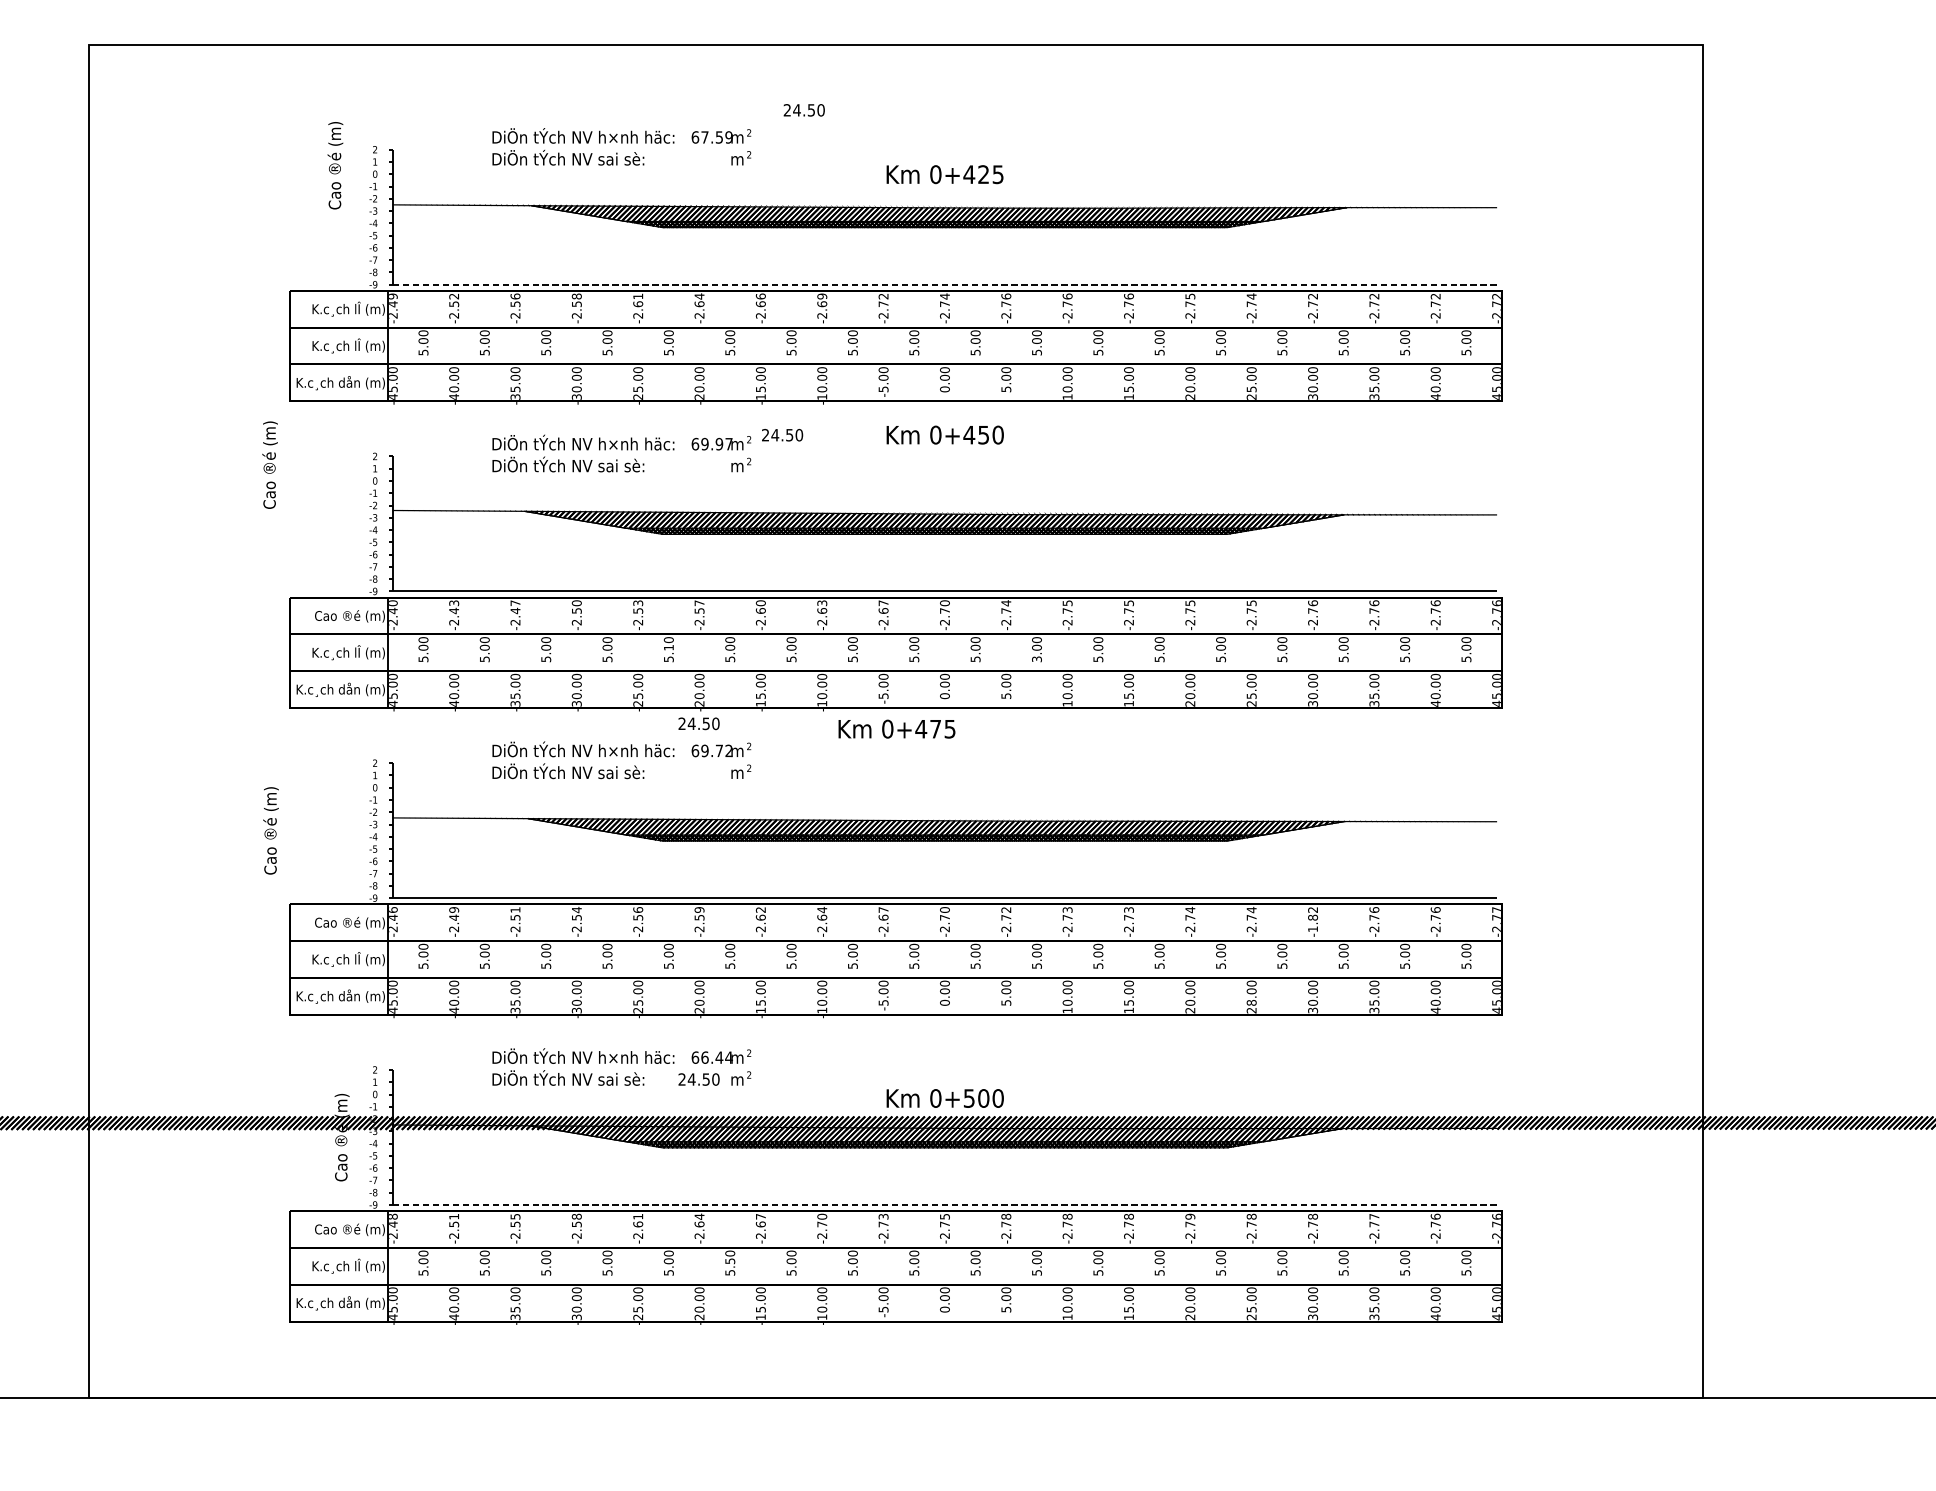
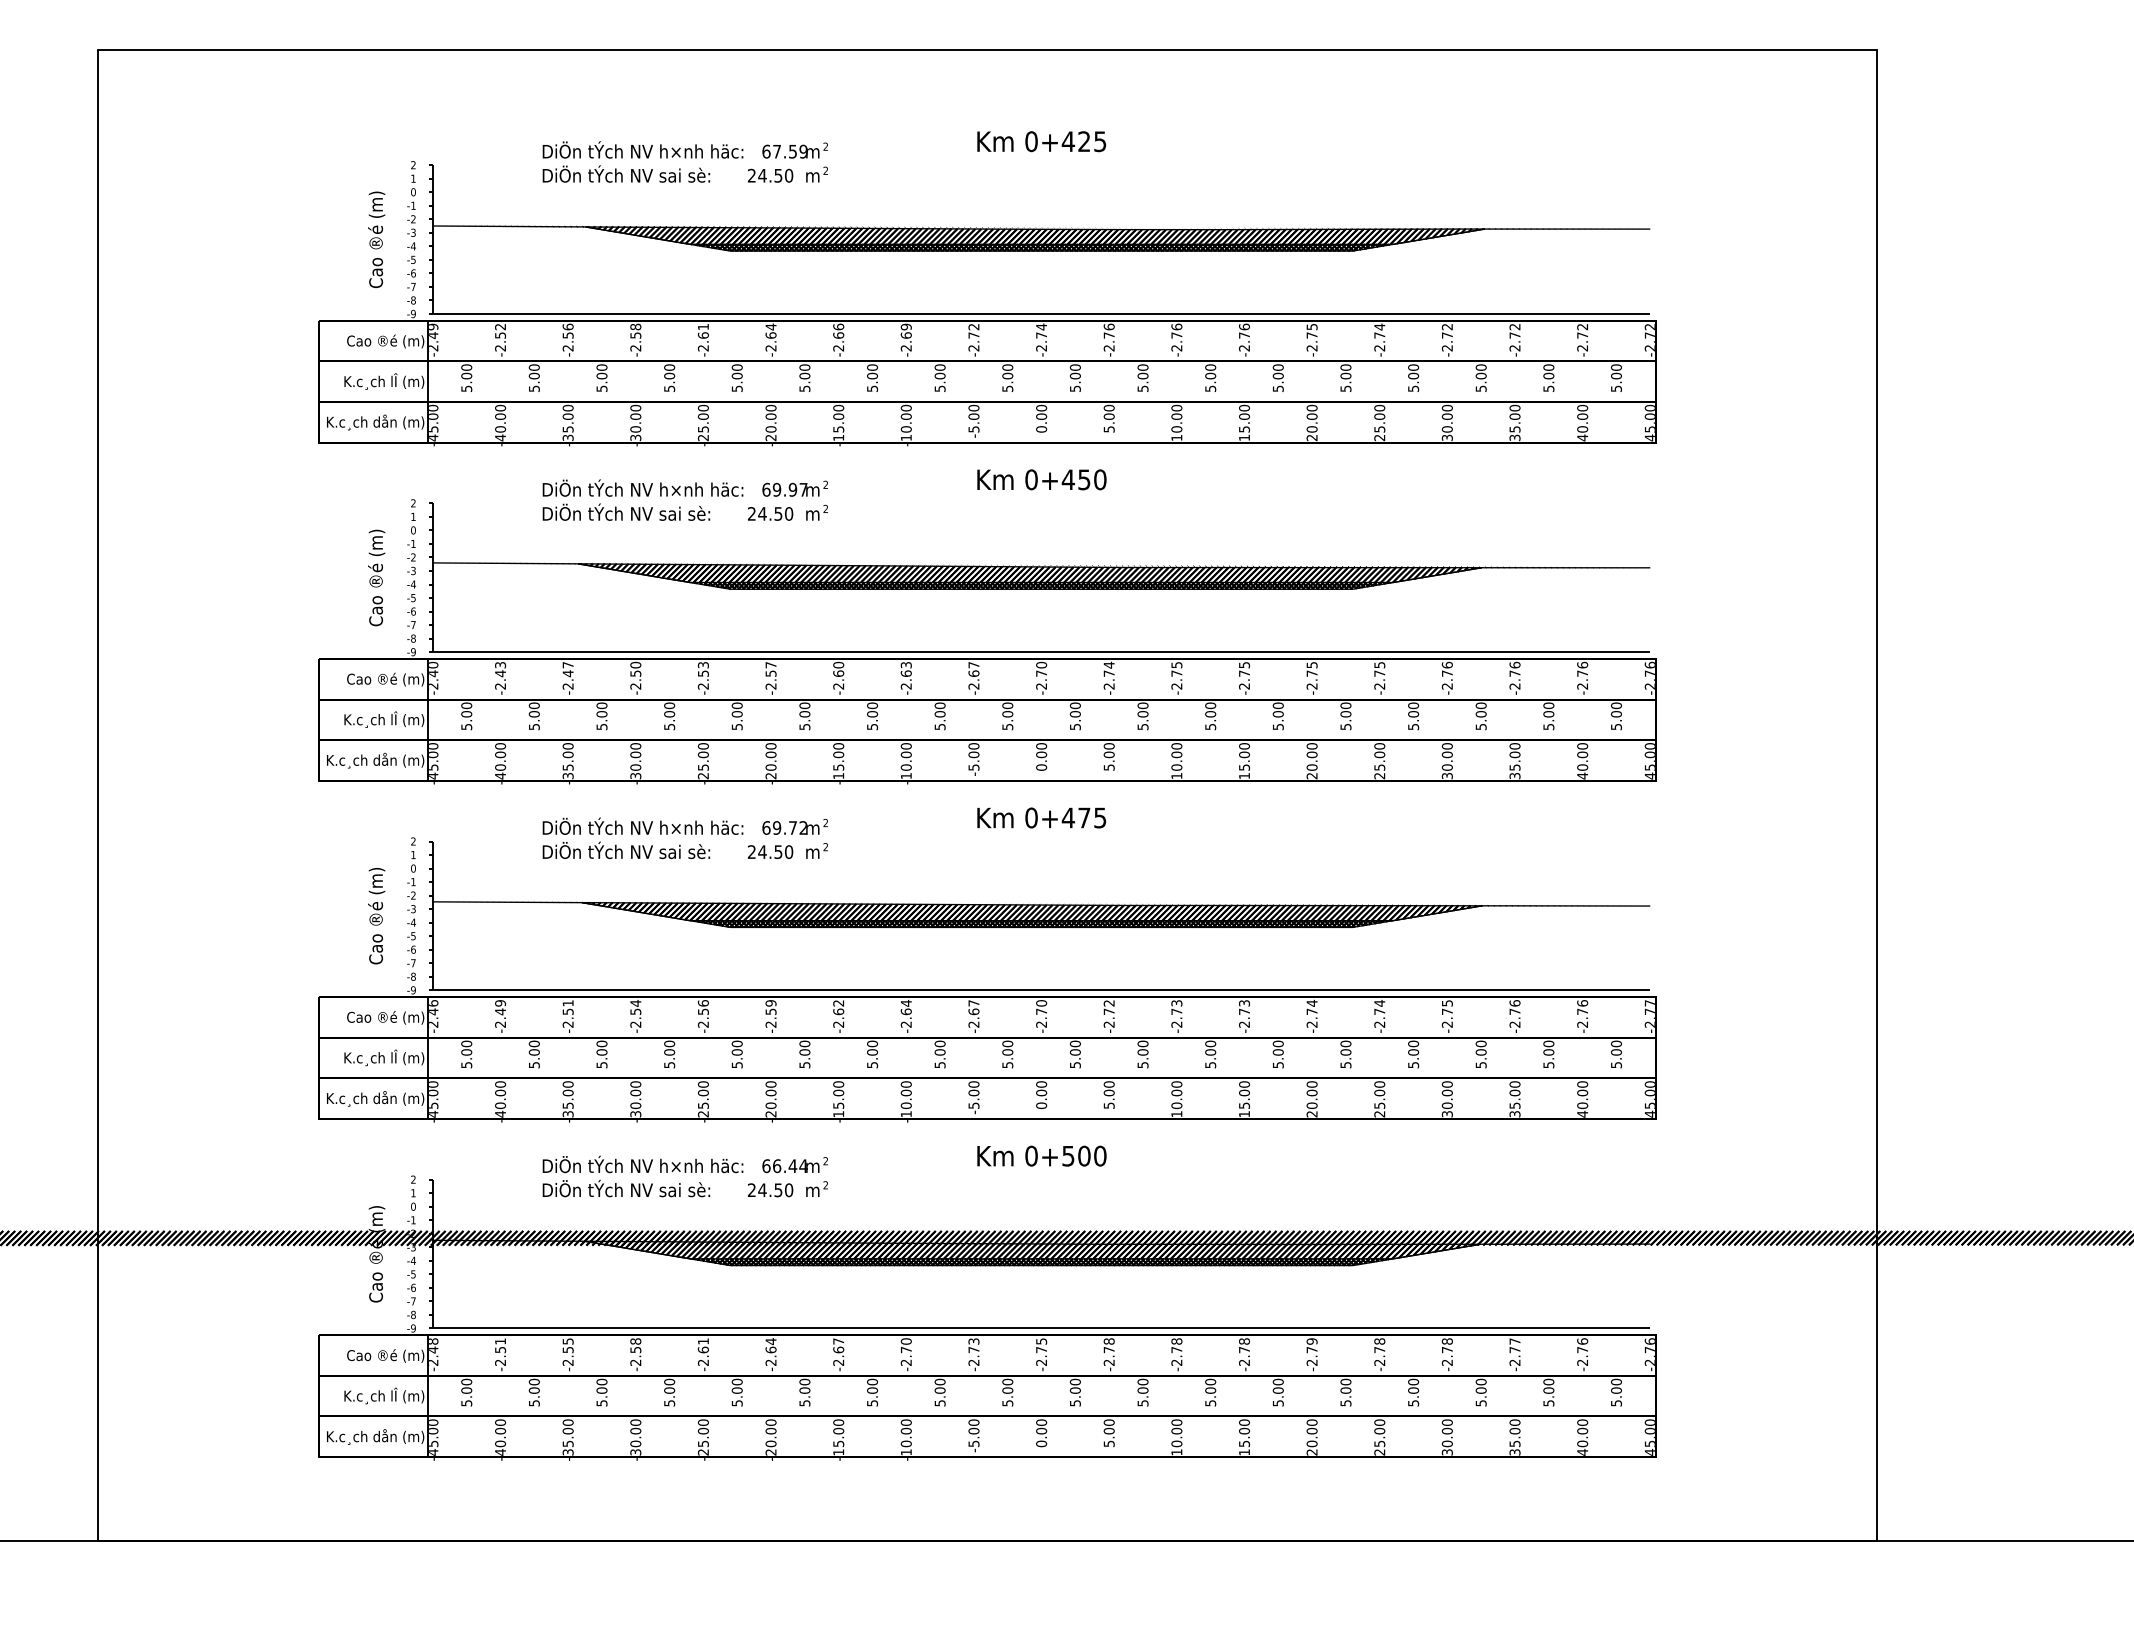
text: (804, 110) -> (770, 175), moved
text: (335, 165) -> (376, 239), moved
text: (944, 174) -> (1041, 141), moved
line: (944, 285) -> (1041, 314), dashed -> solid
text: (336, 308) -> (370, 340), K.c¸ch lÎ (m) -> Cao ®é (m)
text: (782, 434) -> (770, 513), moved
text: (269, 464) -> (376, 577), moved
text: (668, 647) -> (736, 714), 5.10 -> 5.00
text: (1036, 658) -> (1142, 726), 3.00 -> 5.00
text: (699, 724) -> (770, 852), moved
text: (896, 728) -> (1041, 817), moved
text: (270, 831) -> (376, 916), moved
text: (1312, 919) -> (1446, 1013), -1.82 -> -2.75
text: (1251, 1002) -> (1379, 1105), 28.00 -> 25.00
text: (944, 1097) -> (1041, 1155), moved
line: (944, 1204) -> (1041, 1328), dashed -> solid
text: (729, 1261) -> (804, 1390), 5.50 -> 5.00

